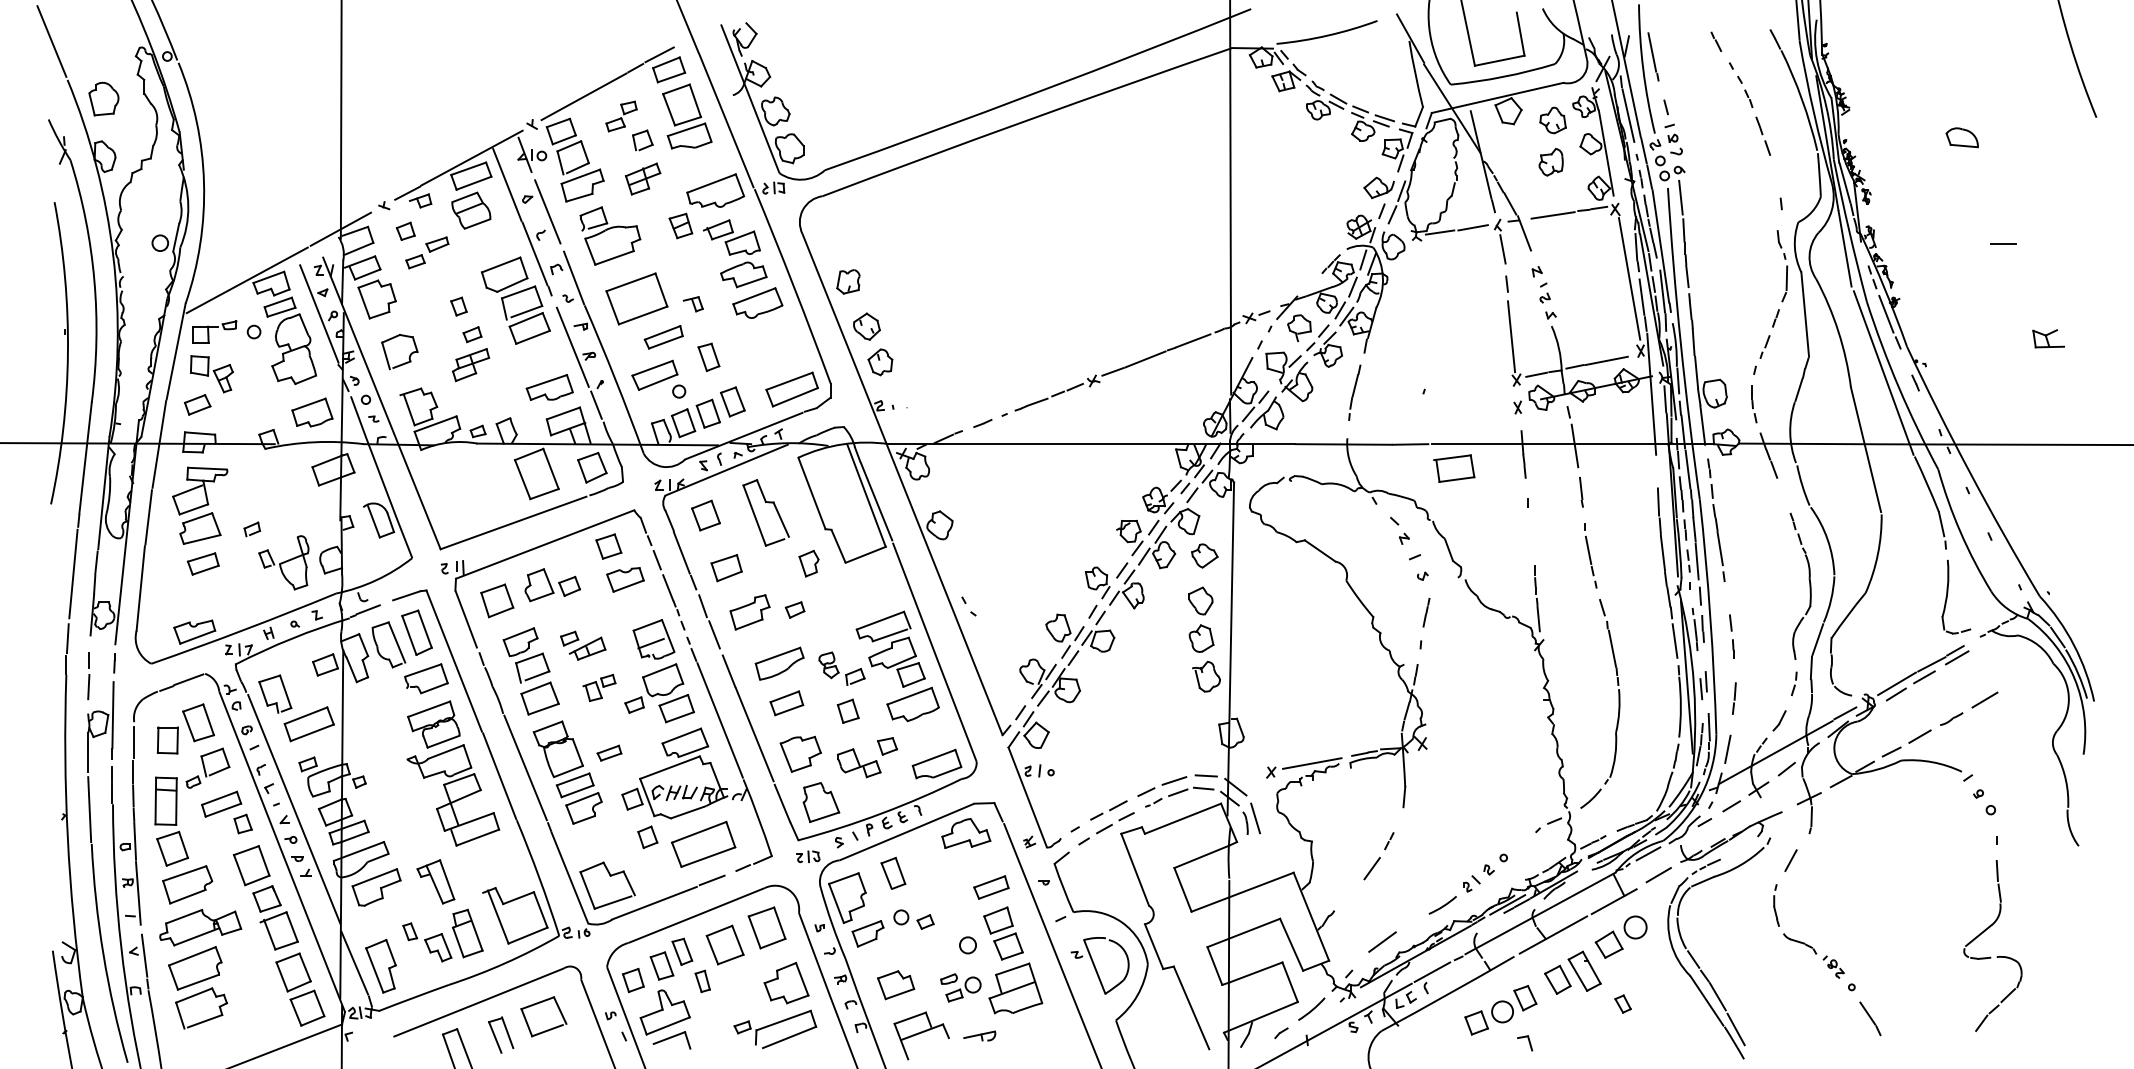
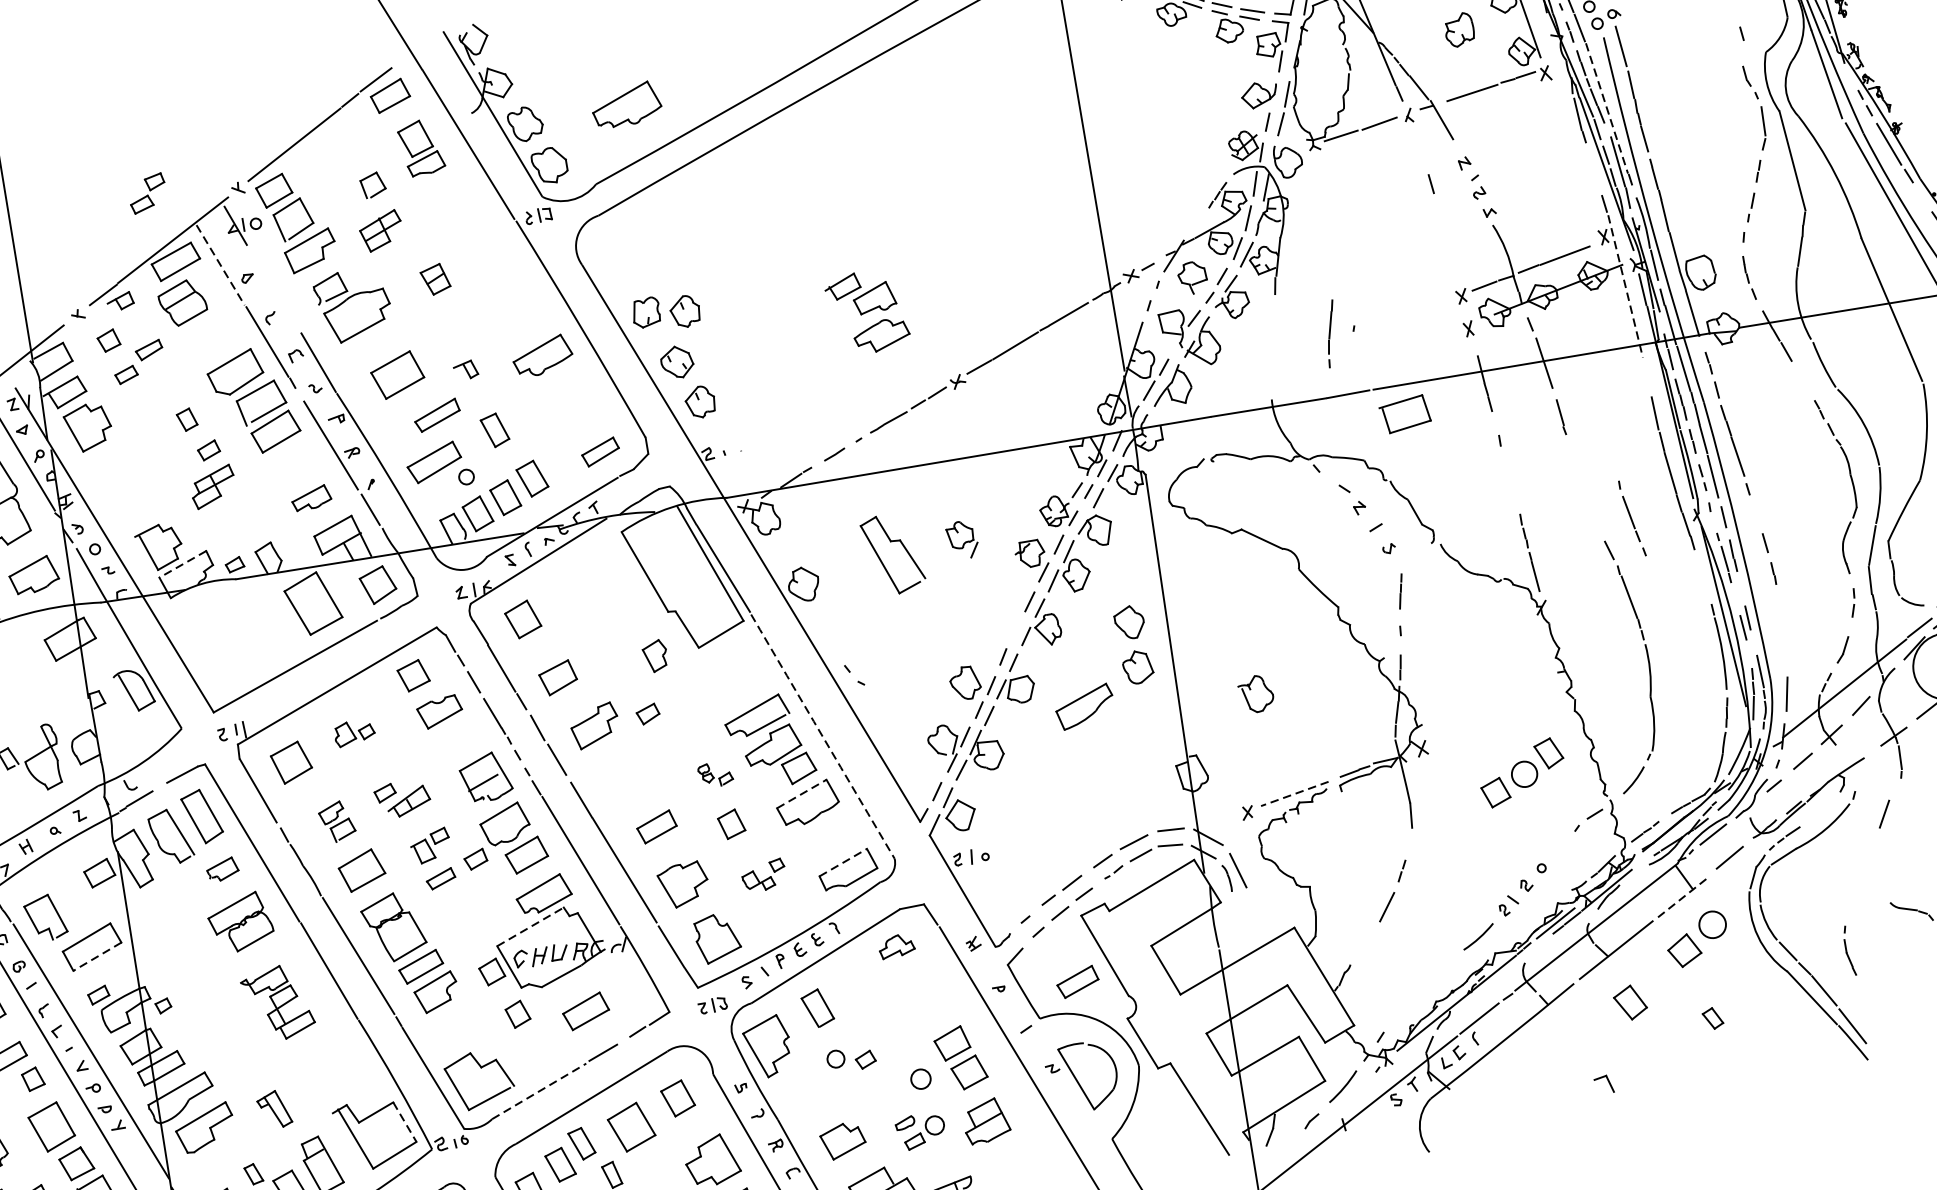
part: (621, 116) -> (147, 193), moved
part: (687, 116) -> (421, 147), size x0.7
line: (507, 185) -> (220, 265), solid -> dashed
part: (715, 190) -> (626, 104), moved
line: (547, 211) -> (273, 288), removed
line: (1660, 246) -> (1606, 108), solid -> dashed
line: (1502, 249) -> (1418, 143), removed
part: (735, 253) -> (867, 311), moved
line: (1629, 278) -> (1576, 152), removed
part: (880, 286) -> (685, 311), added
line: (1641, 296) -> (1593, 171), removed
part: (636, 298) -> (397, 374), size x0.7
line: (1511, 336) -> (1447, 245), removed
part: (409, 354) -> (137, 486), removed
part: (549, 387) -> (311, 498), size x0.7
part: (791, 389) -> (599, 452), size x0.6
part: (1354, 392) -> (1330, 333), moved
line: (1651, 394) -> (1625, 286), solid -> dashed
line: (435, 424) -> (182, 564), solid -> dashed
part: (768, 503) -> (894, 542), moved
part: (1204, 555) -> (1124, 567), removed
part: (1590, 555) -> (1632, 518), moved
part: (1097, 582) -> (962, 539), moved
part: (552, 585) -> (354, 733), size x0.6
line: (1674, 640) -> (1701, 575), removed
arc: (934, 652) -> (822, 736), solid -> dashed
part: (526, 655) -> (337, 821), size x0.6
part: (779, 663) -> (1084, 706), moved
part: (841, 668) -> (715, 774), size x0.6
part: (1206, 676) -> (1256, 693), moved
part: (426, 678) -> (222, 869), size x0.6
line: (909, 696) -> (801, 794), solid -> dashed
line: (1734, 698) -> (1784, 632), removed
line: (311, 733) -> (96, 957), solid -> dashed
part: (609, 752) -> (440, 878), moved
part: (867, 757) -> (763, 875), size x0.6
line: (934, 757) -> (843, 862), solid -> dashed
line: (1312, 763) -> (1295, 793), solid -> dashed
line: (669, 767) -> (529, 926), solid -> dashed
part: (453, 795) -> (278, 1003), size x0.6
part: (966, 833) -> (896, 946), size x0.6
part: (703, 843) -> (585, 1010), size x0.6
part: (435, 881) -> (273, 1109), size x0.7
part: (991, 887) -> (1077, 982), moved
line: (1614, 901) -> (1682, 898), solid -> dashed
line: (655, 902) -> (540, 1090), solid -> dashed
part: (1776, 905) -> (1849, 950), moved
line: (540, 909) -> (404, 1121), solid -> dashed
part: (766, 927) -> (677, 1098), size x0.7
part: (867, 933) -> (798, 1085), removed
line: (1382, 941) -> (1413, 991), removed
part: (1584, 970) -> (1660, 986), removed
part: (1015, 988) -> (986, 1121), size x0.7
part: (1500, 1010) -> (1521, 773), moved

